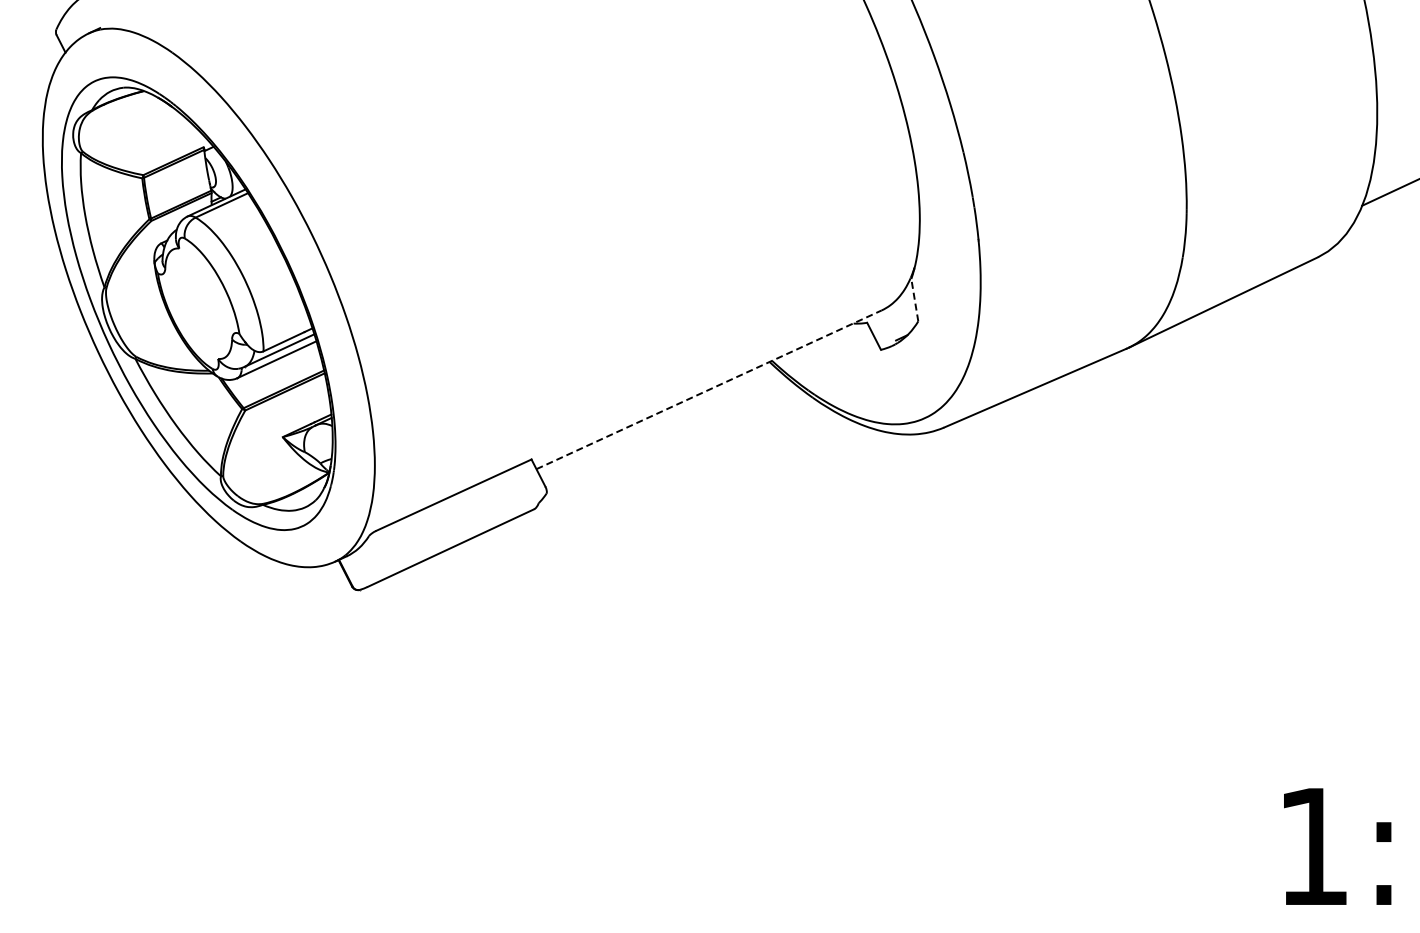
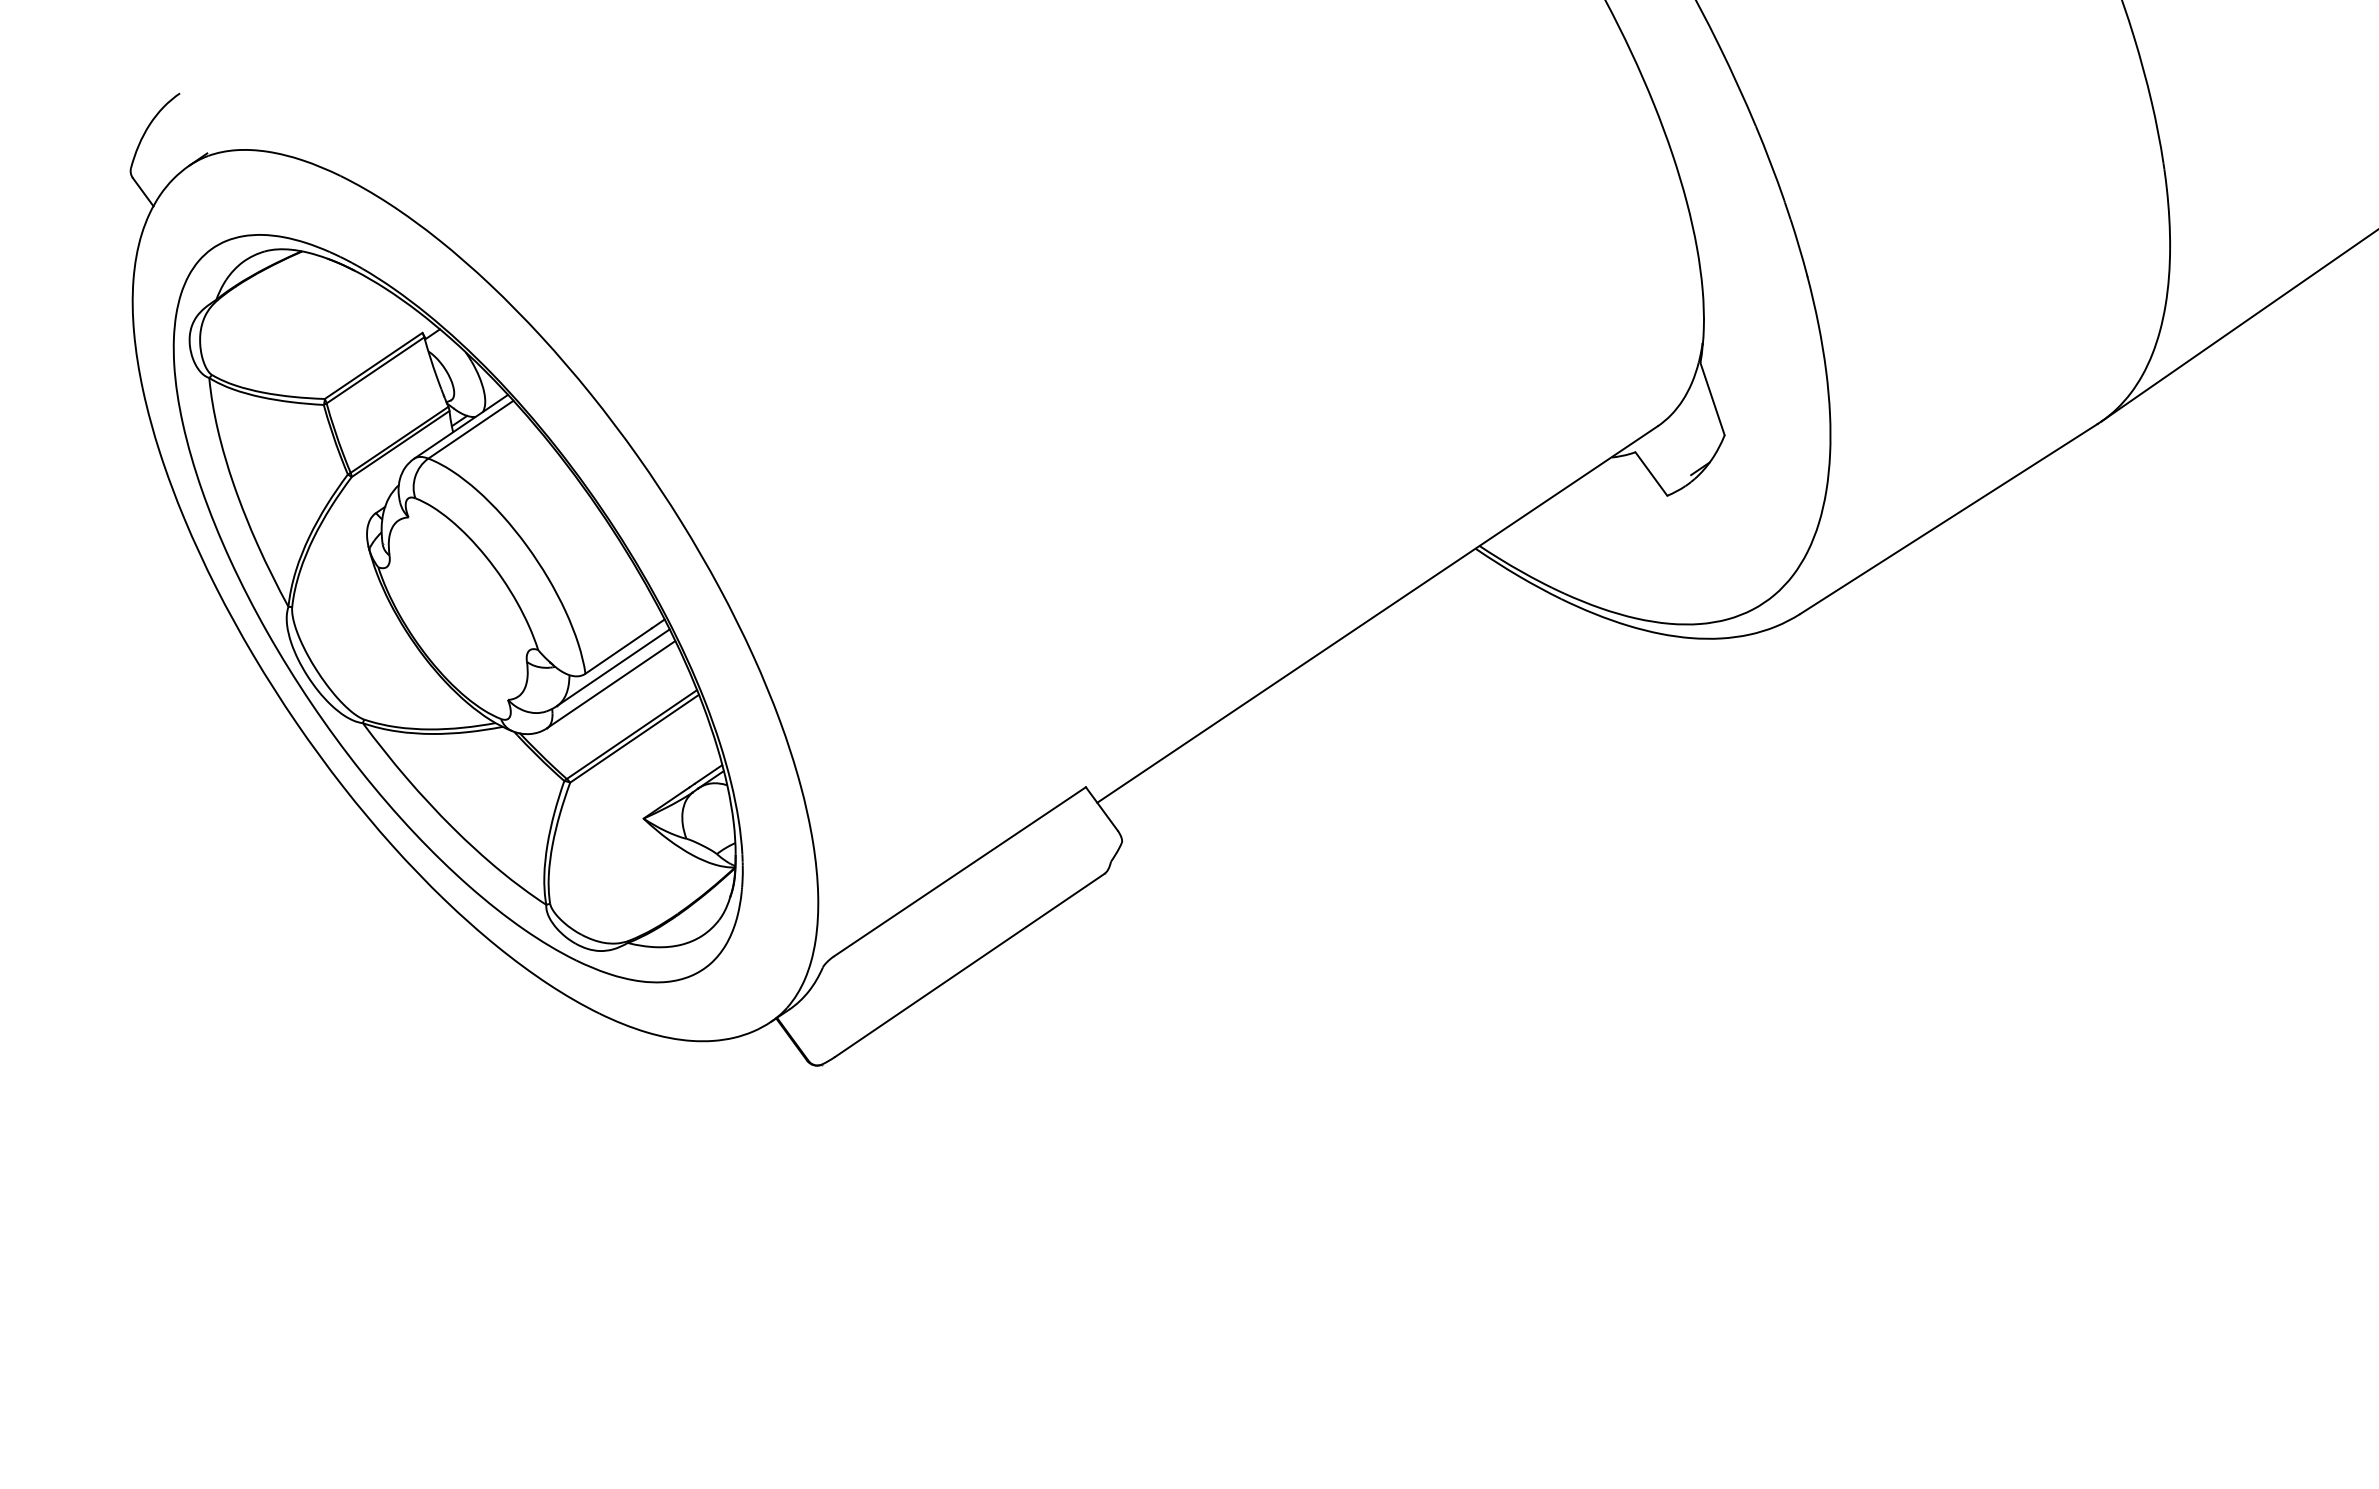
line: (914, 299) -> (1711, 398), dashed -> solid
line: (709, 389) -> (1377, 613), dashed -> solid

